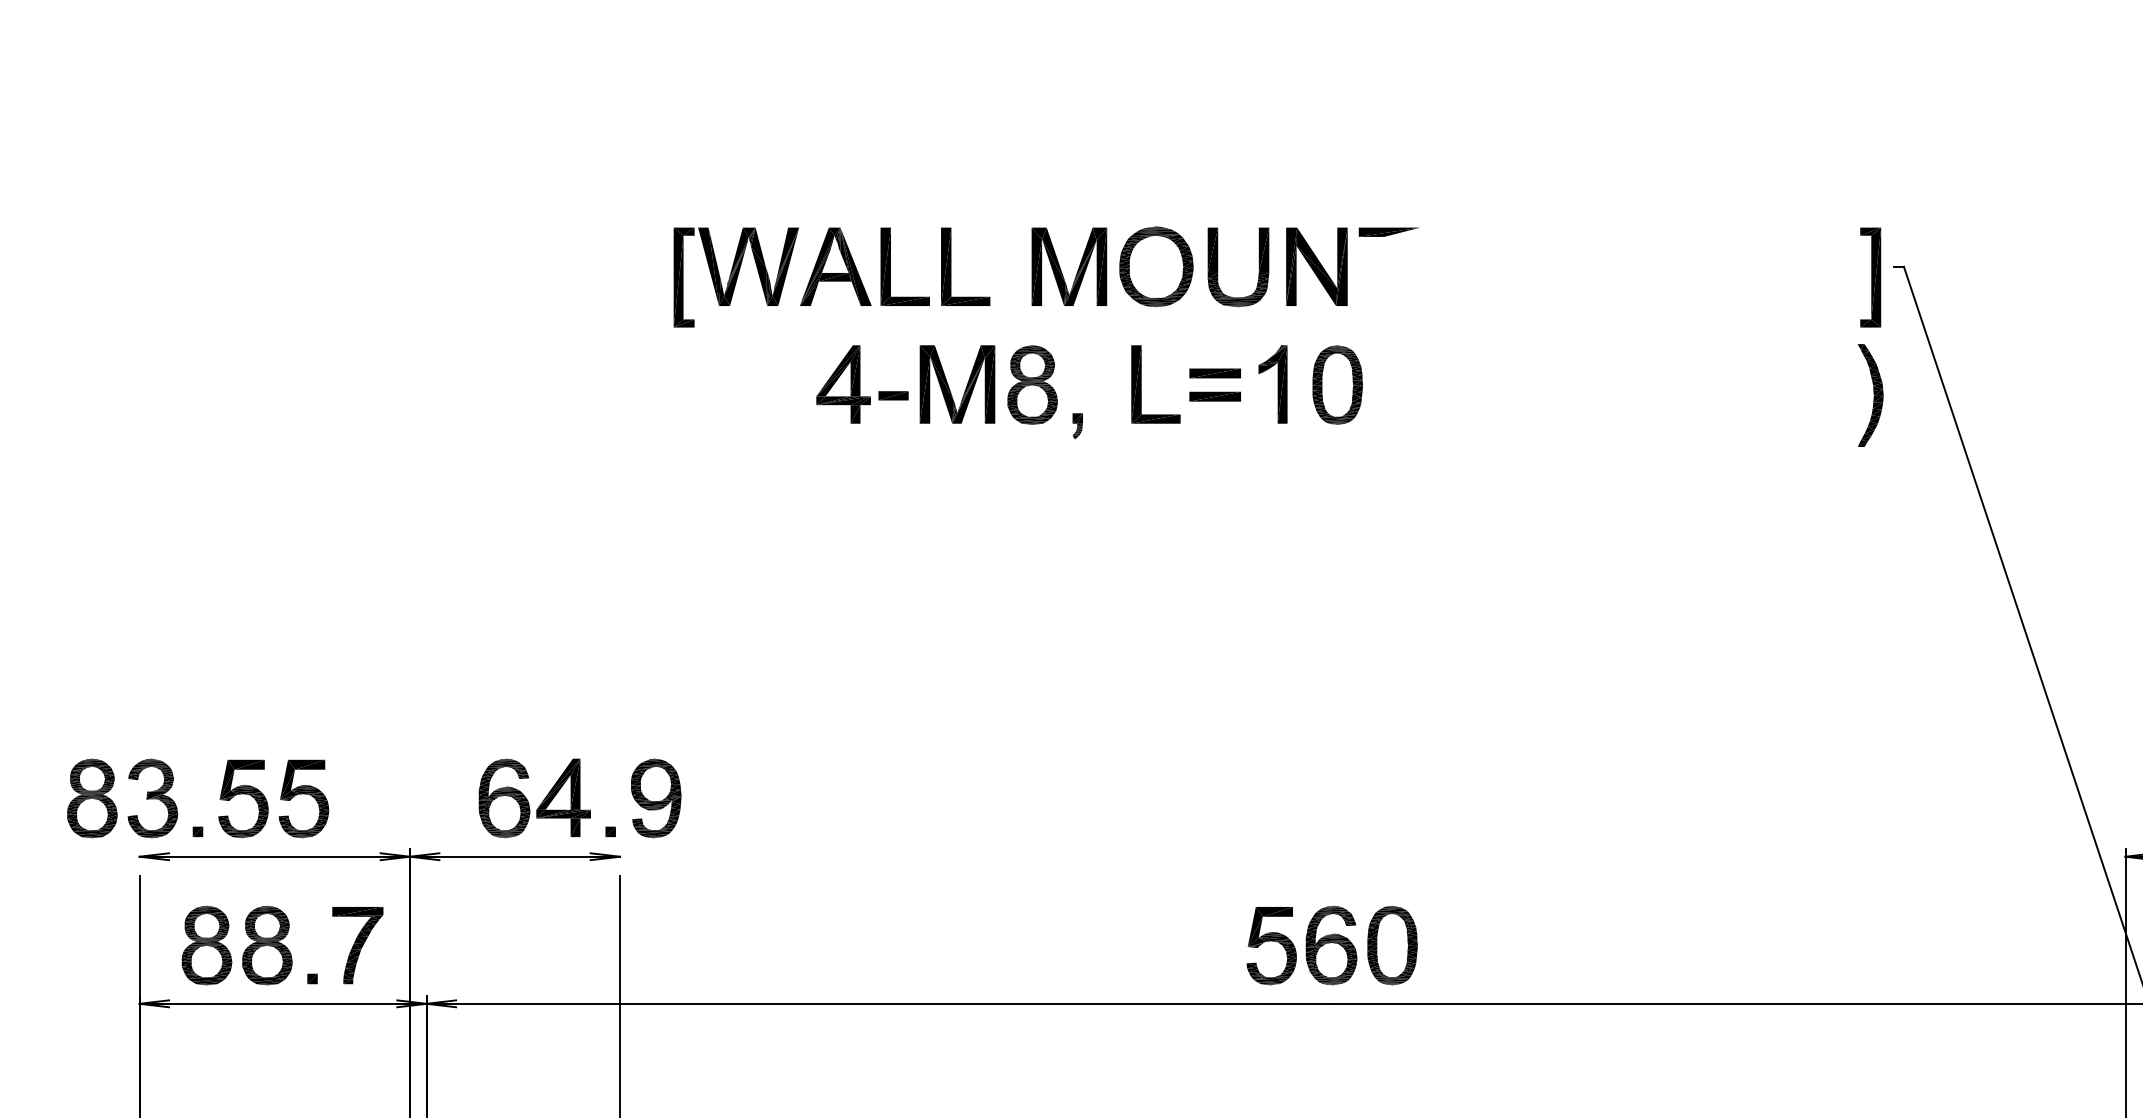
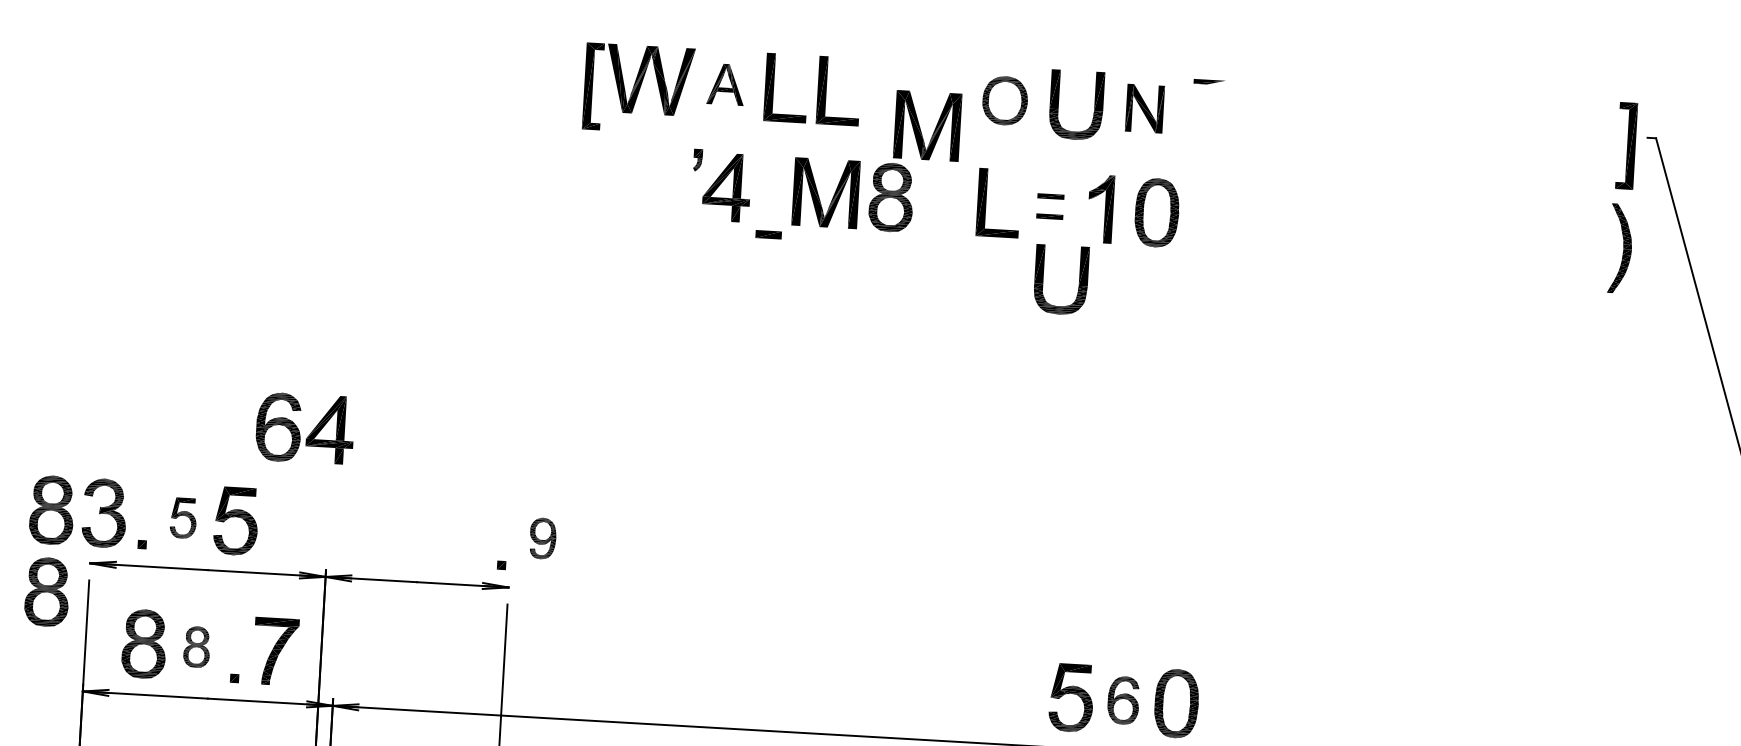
part: (1388, 231) -> (1209, 81), size x0.6
part: (835, 266) -> (725, 84), size x0.6
part: (1156, 266) -> (1005, 100), size x0.7
part: (1316, 266) -> (1144, 108), size x0.7
part: (1061, 269) -> (920, 127), moved
part: (1214, 373) -> (1050, 196), size x0.6
part: (893, 395) -> (768, 234), moved
part: (1214, 396) -> (1049, 216), size x0.6
part: (1077, 425) -> (697, 159), moved
part: (1212, 468) -> (1043, 279), added
part: (243, 798) -> (183, 517), size x0.6
part: (656, 798) -> (543, 538), size x0.6
part: (528, 800) -> (299, 430), moved
part: (92, 892) -> (47, 592), added
part: (267, 945) -> (197, 647), size x0.6
part: (1331, 945) -> (1123, 700), size x0.7

